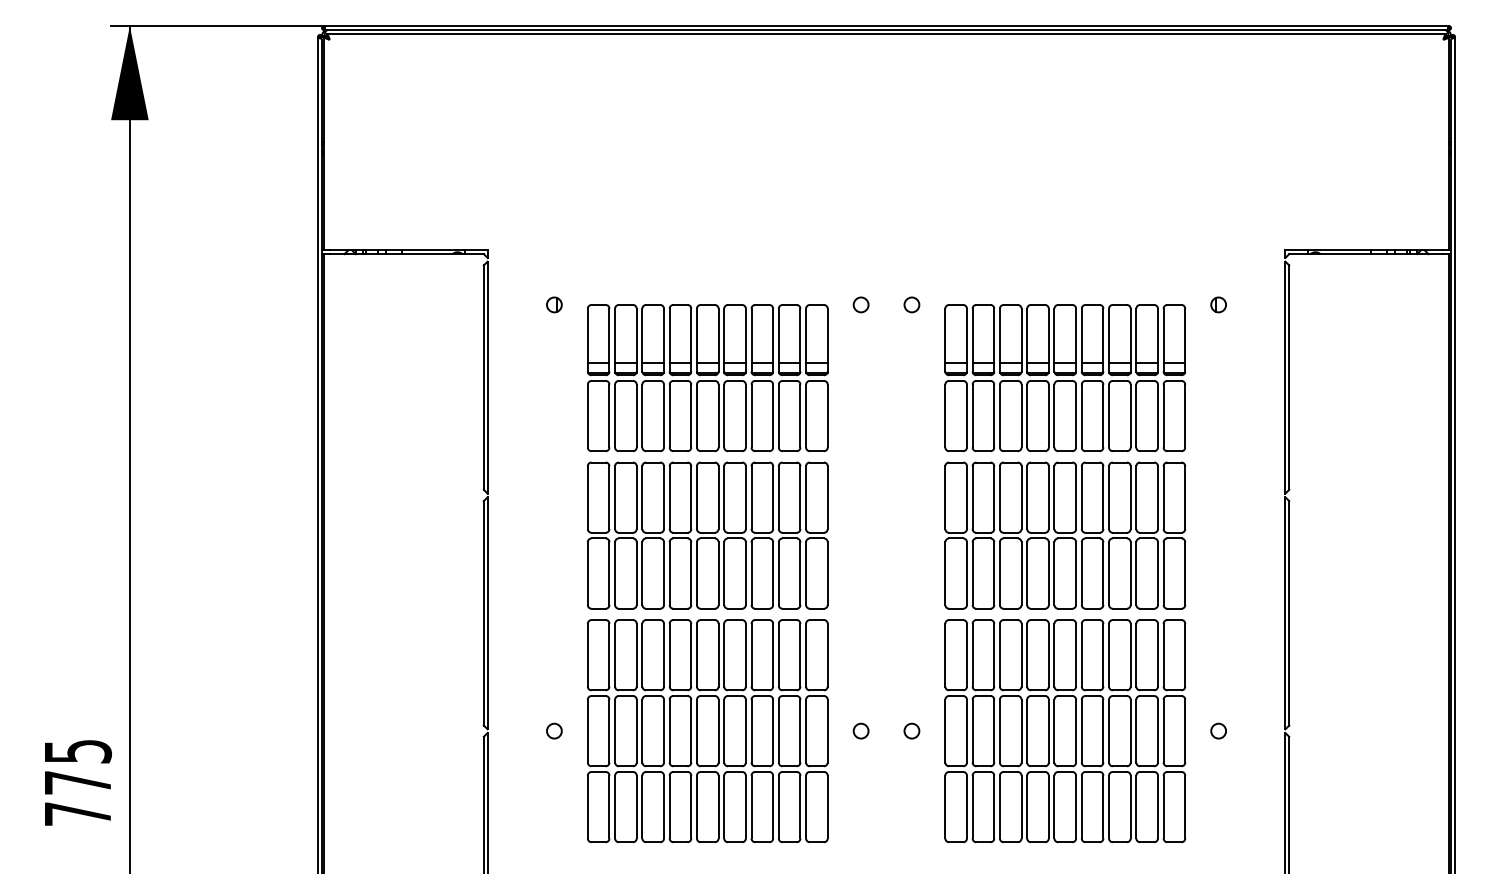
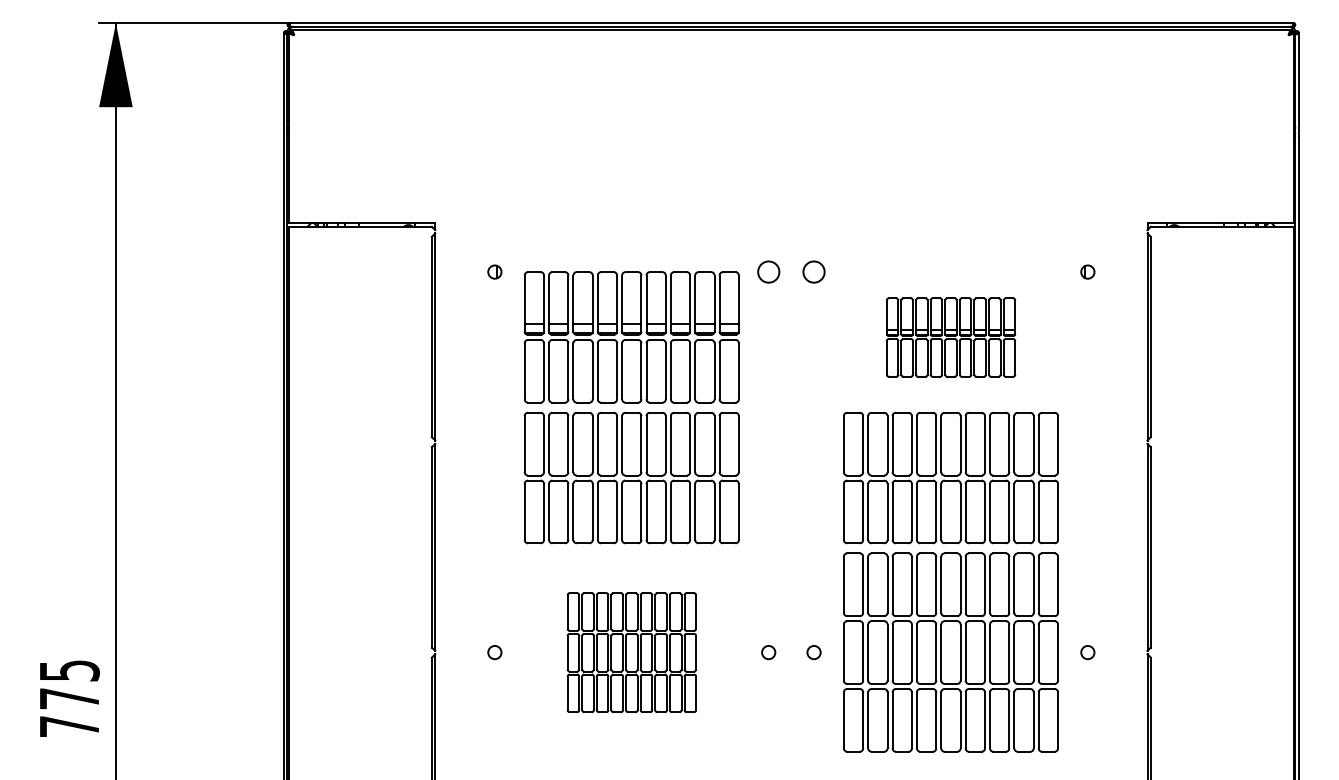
circle: (860, 304) -> (768, 271), size x1.6
circle: (911, 304) -> (813, 271), size x1.6
part: (1065, 378) -> (951, 337), size x0.6
part: (707, 731) -> (631, 652), size x0.6

